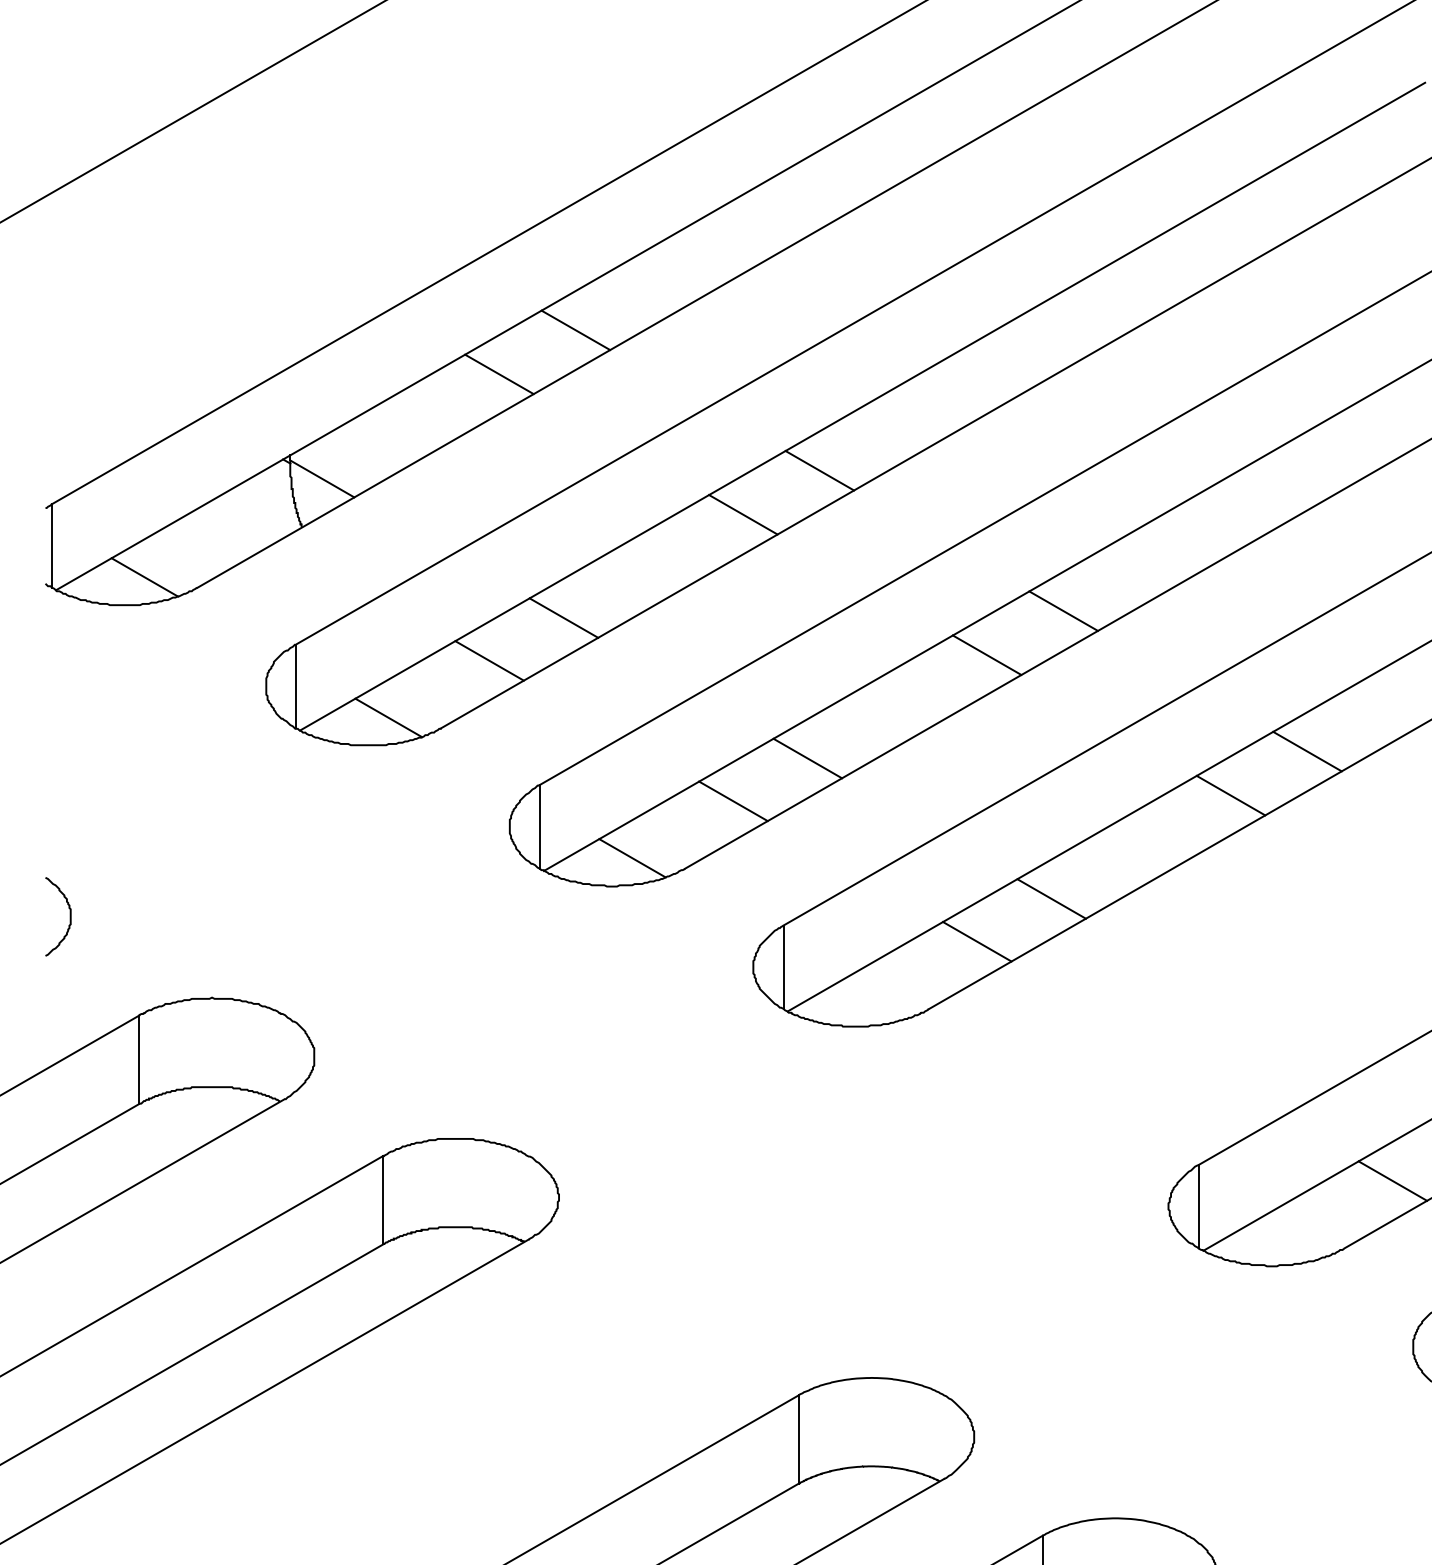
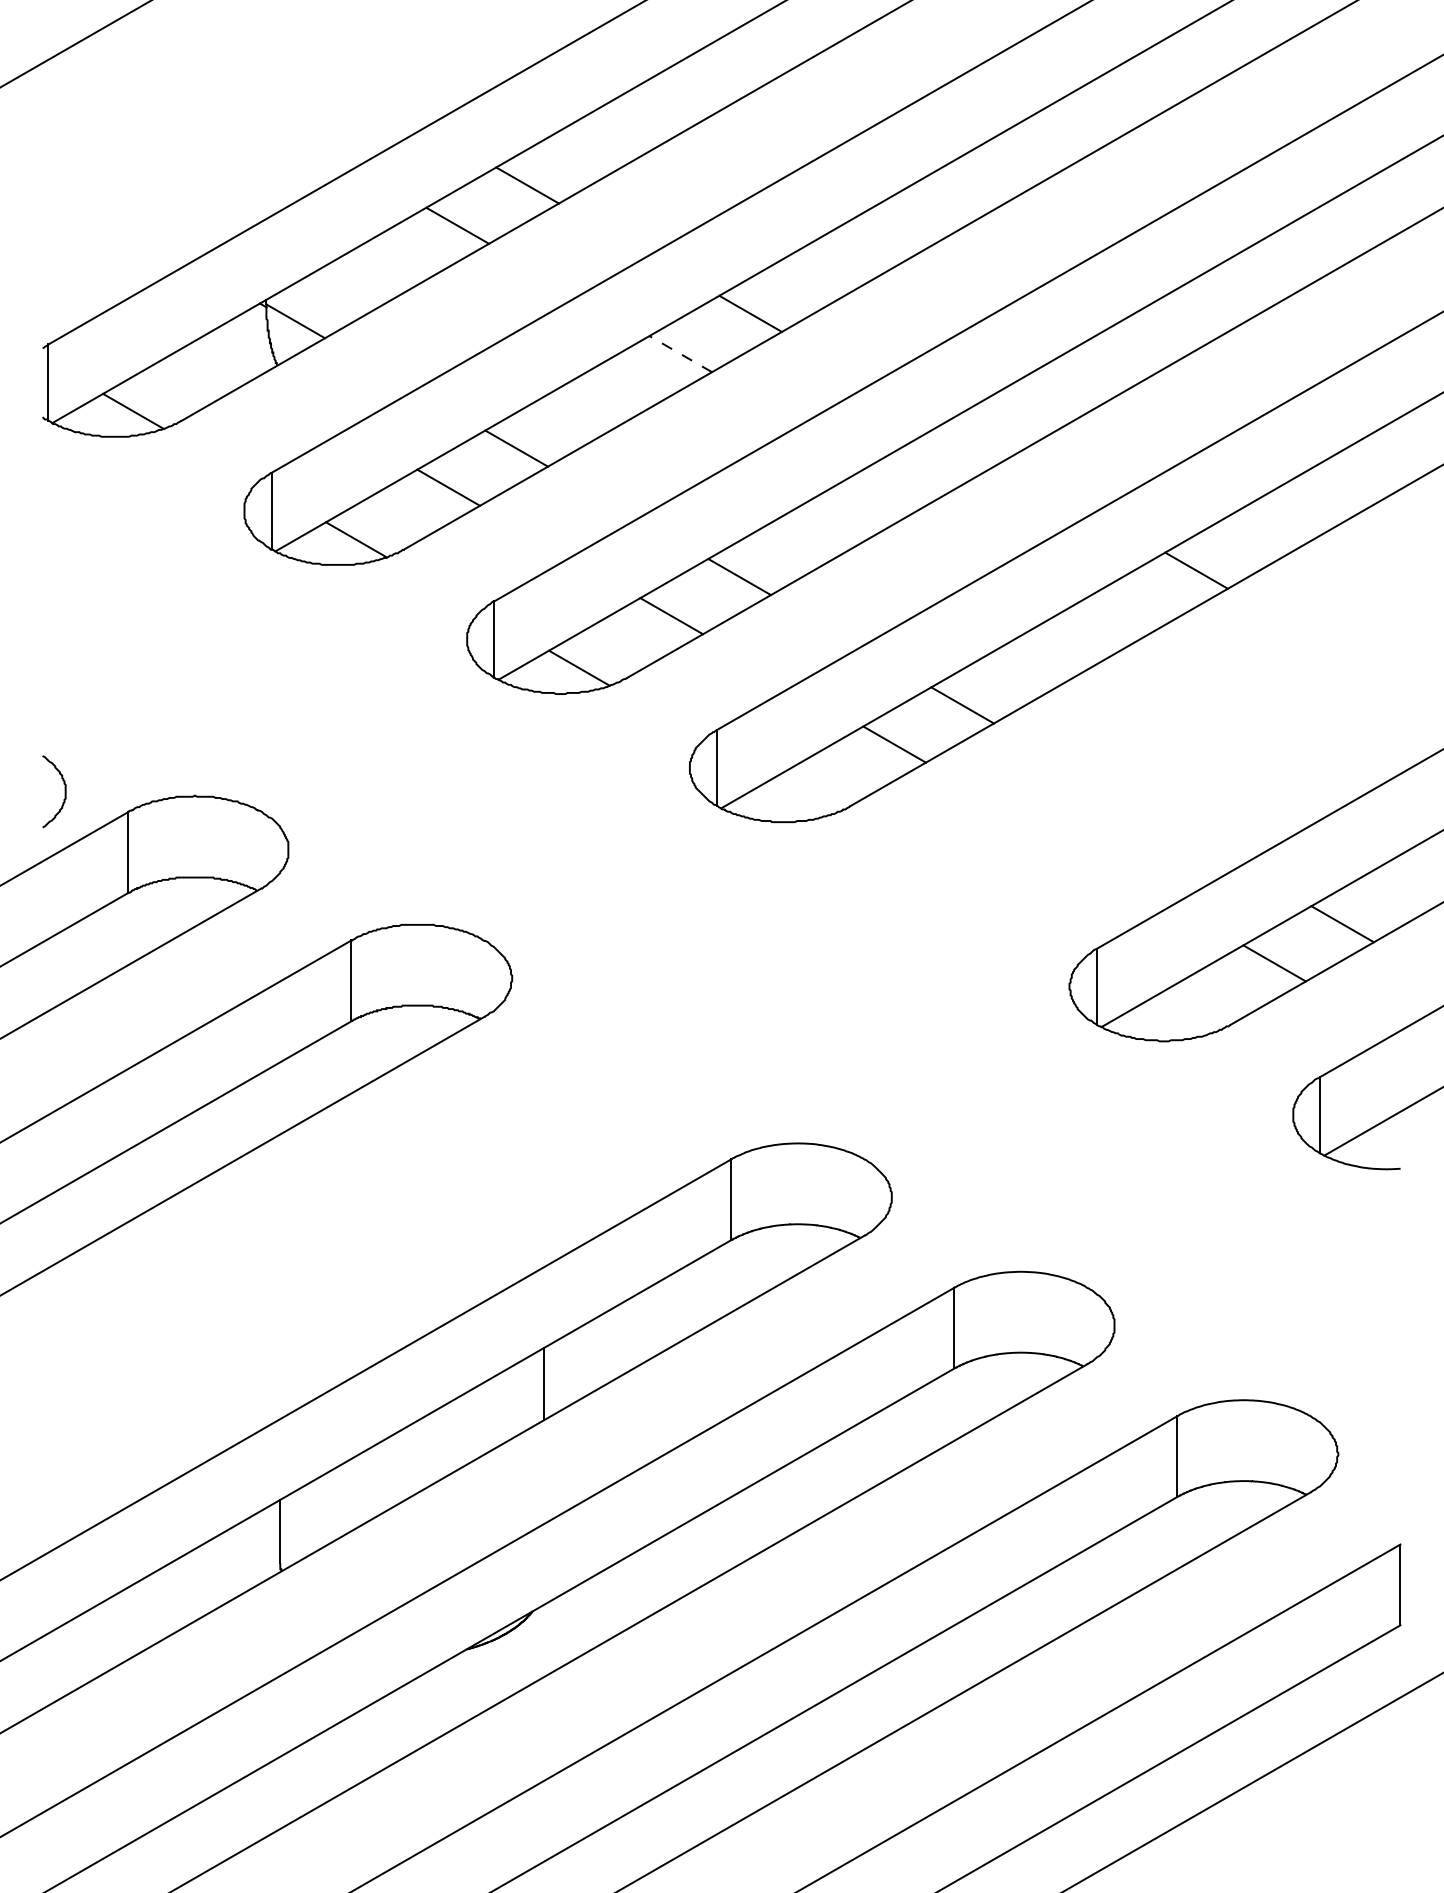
line: (743, 514) -> (680, 353), solid -> dashed
line: (1063, 611) -> (973, 442), removed
line: (986, 655) -> (903, 482), removed
line: (1230, 795) -> (1126, 610), removed
curve: (69, 916) -> (64, 791), moved

